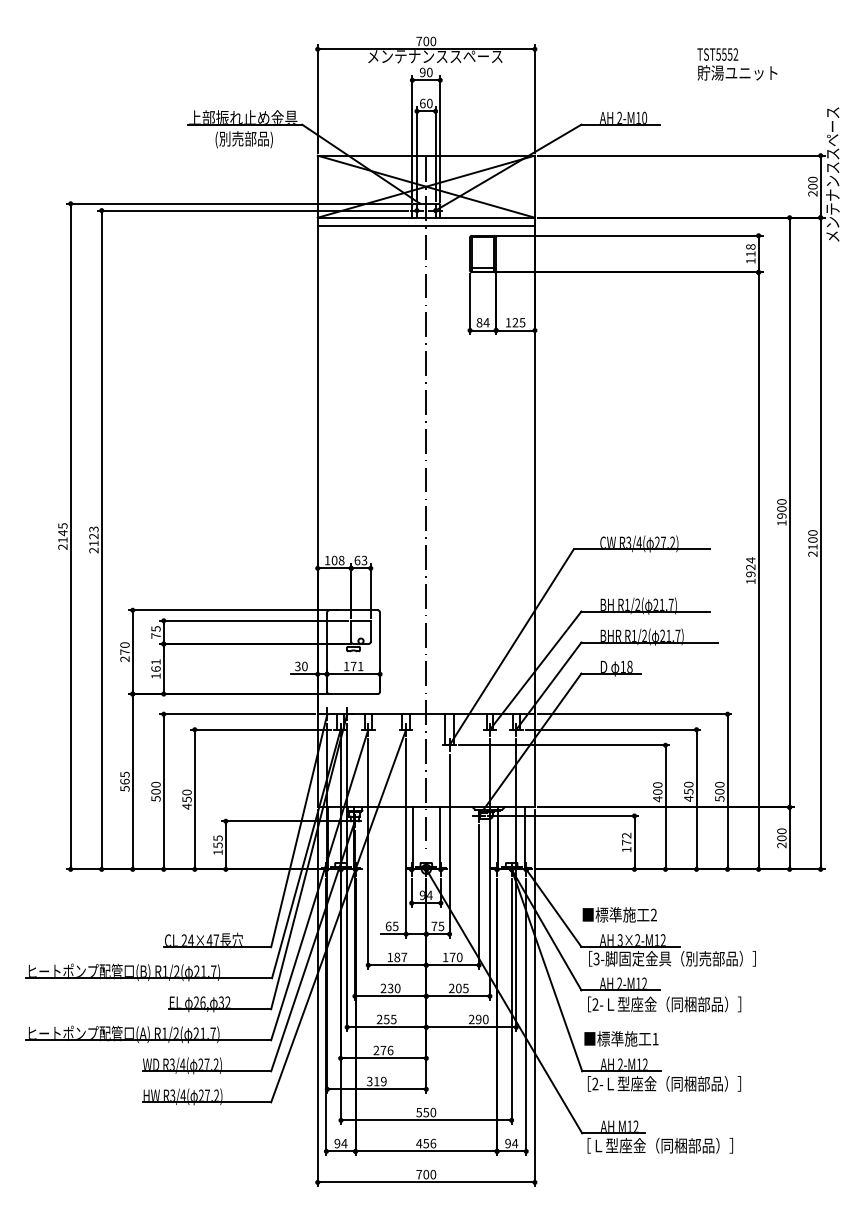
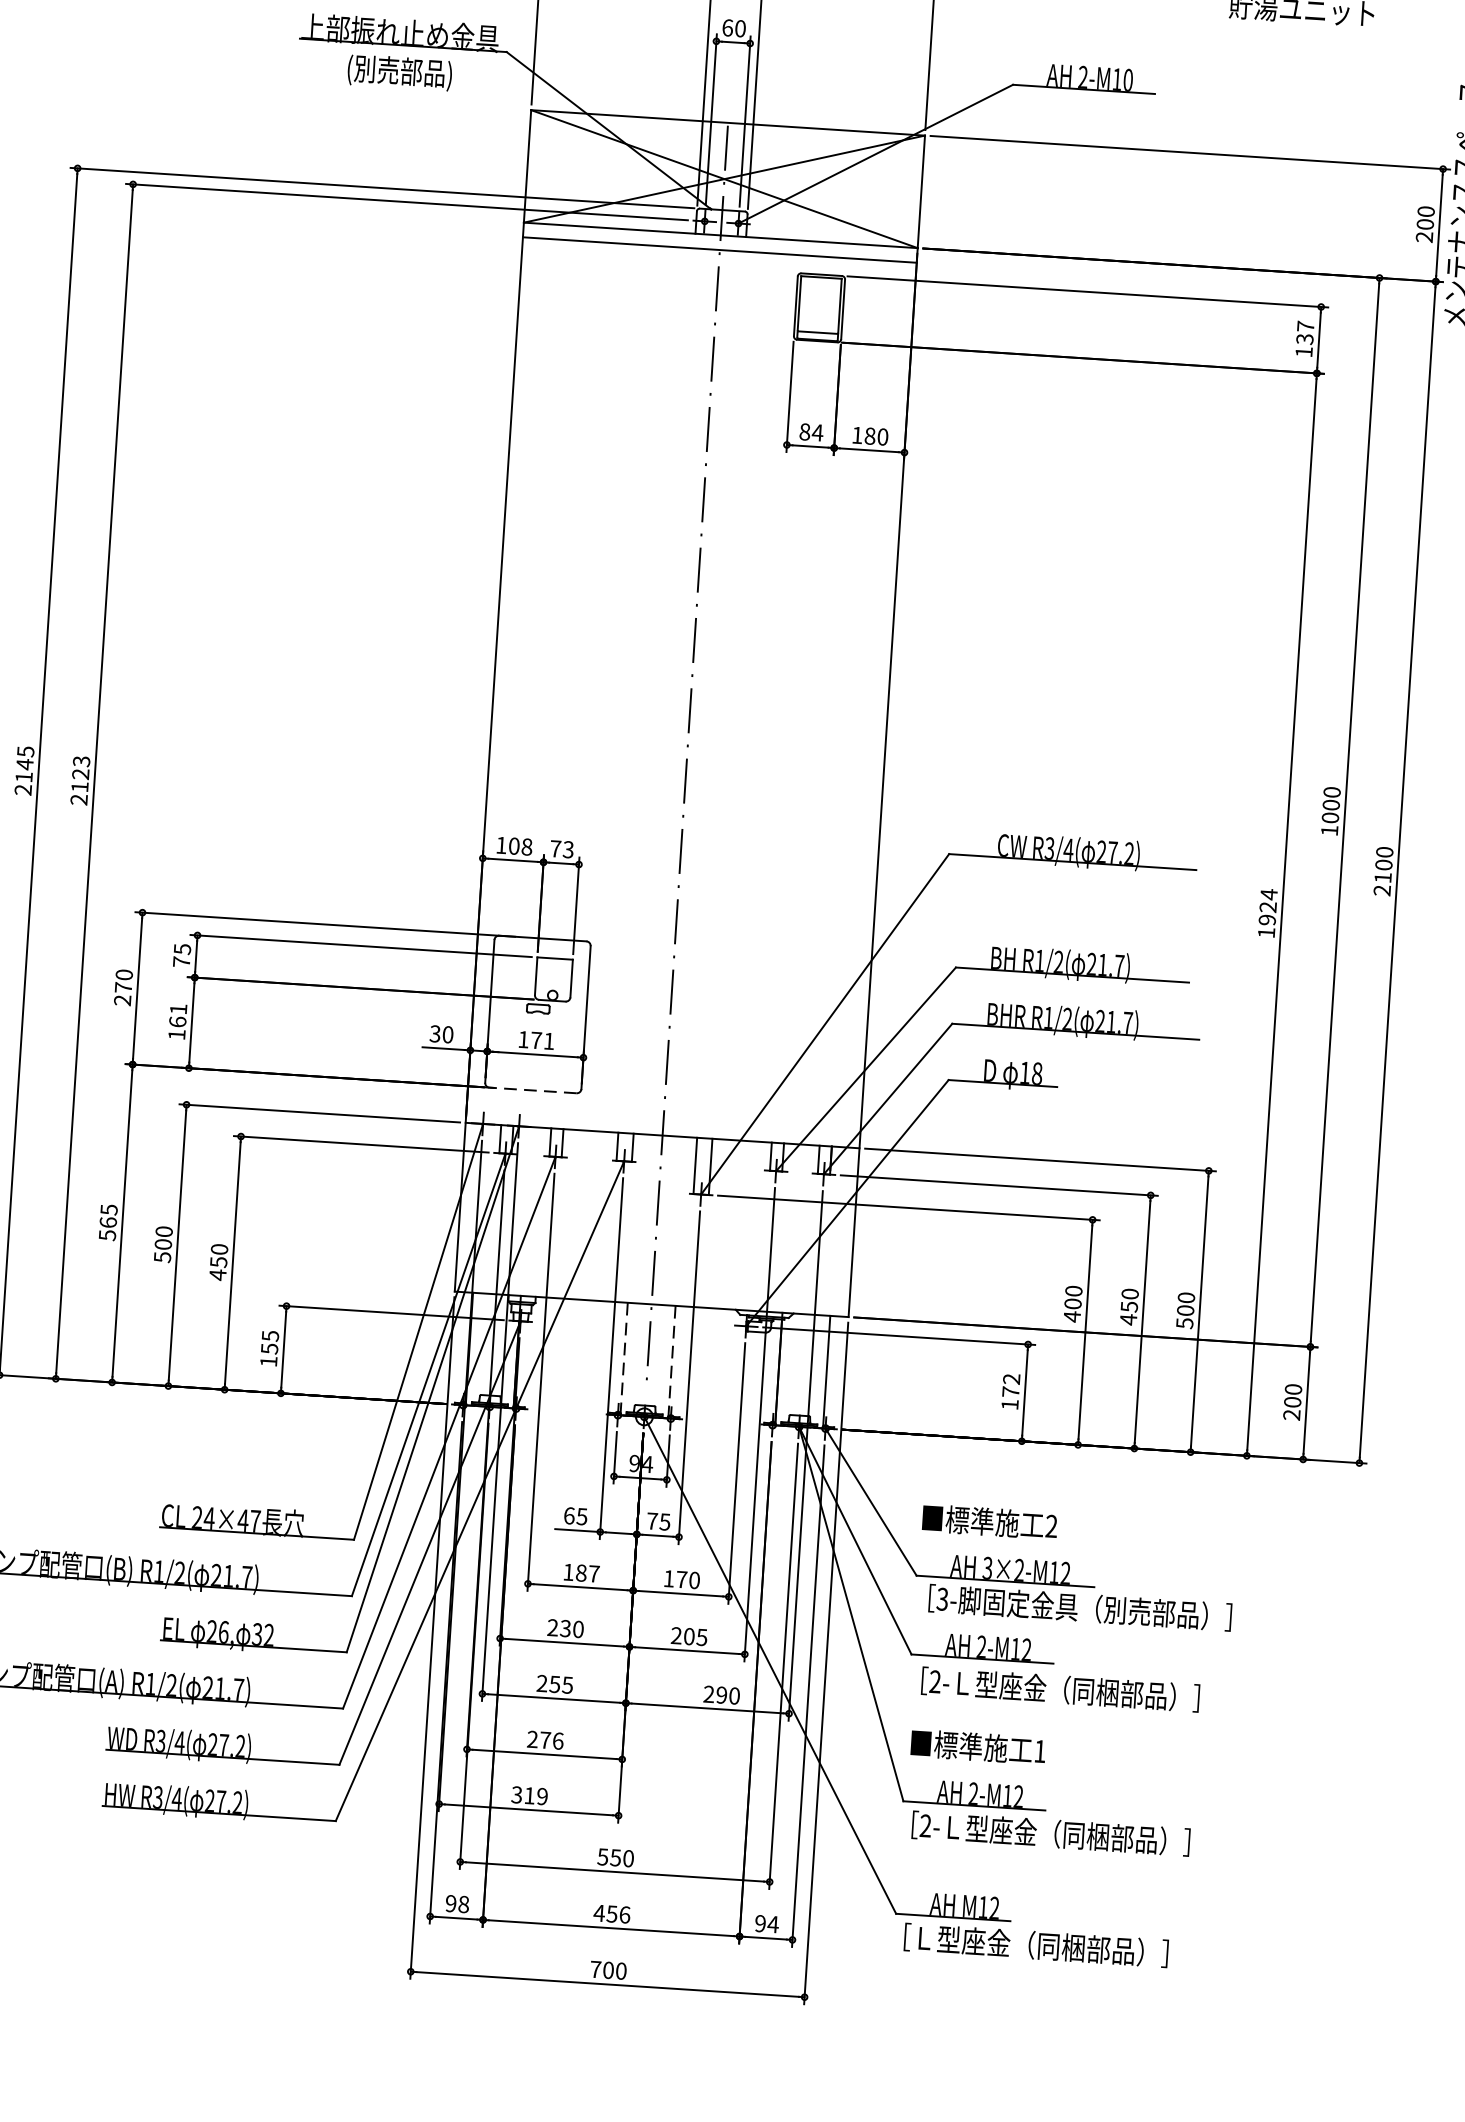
text: (750, 250) -> (1304, 332), 118 -> 137
text: (518, 322) -> (875, 436), 125 -> 180
text: (781, 515) -> (1329, 816), 1900 -> 1000
text: (357, 560) -> (555, 848), 63 -> 73
line: (353, 694) -> (532, 1091), solid -> dashed
line: (413, 838) -> (624, 1359), solid -> dashed
line: (439, 838) -> (671, 1362), solid -> dashed
text: (344, 1143) -> (463, 1904), 94 -> 98

